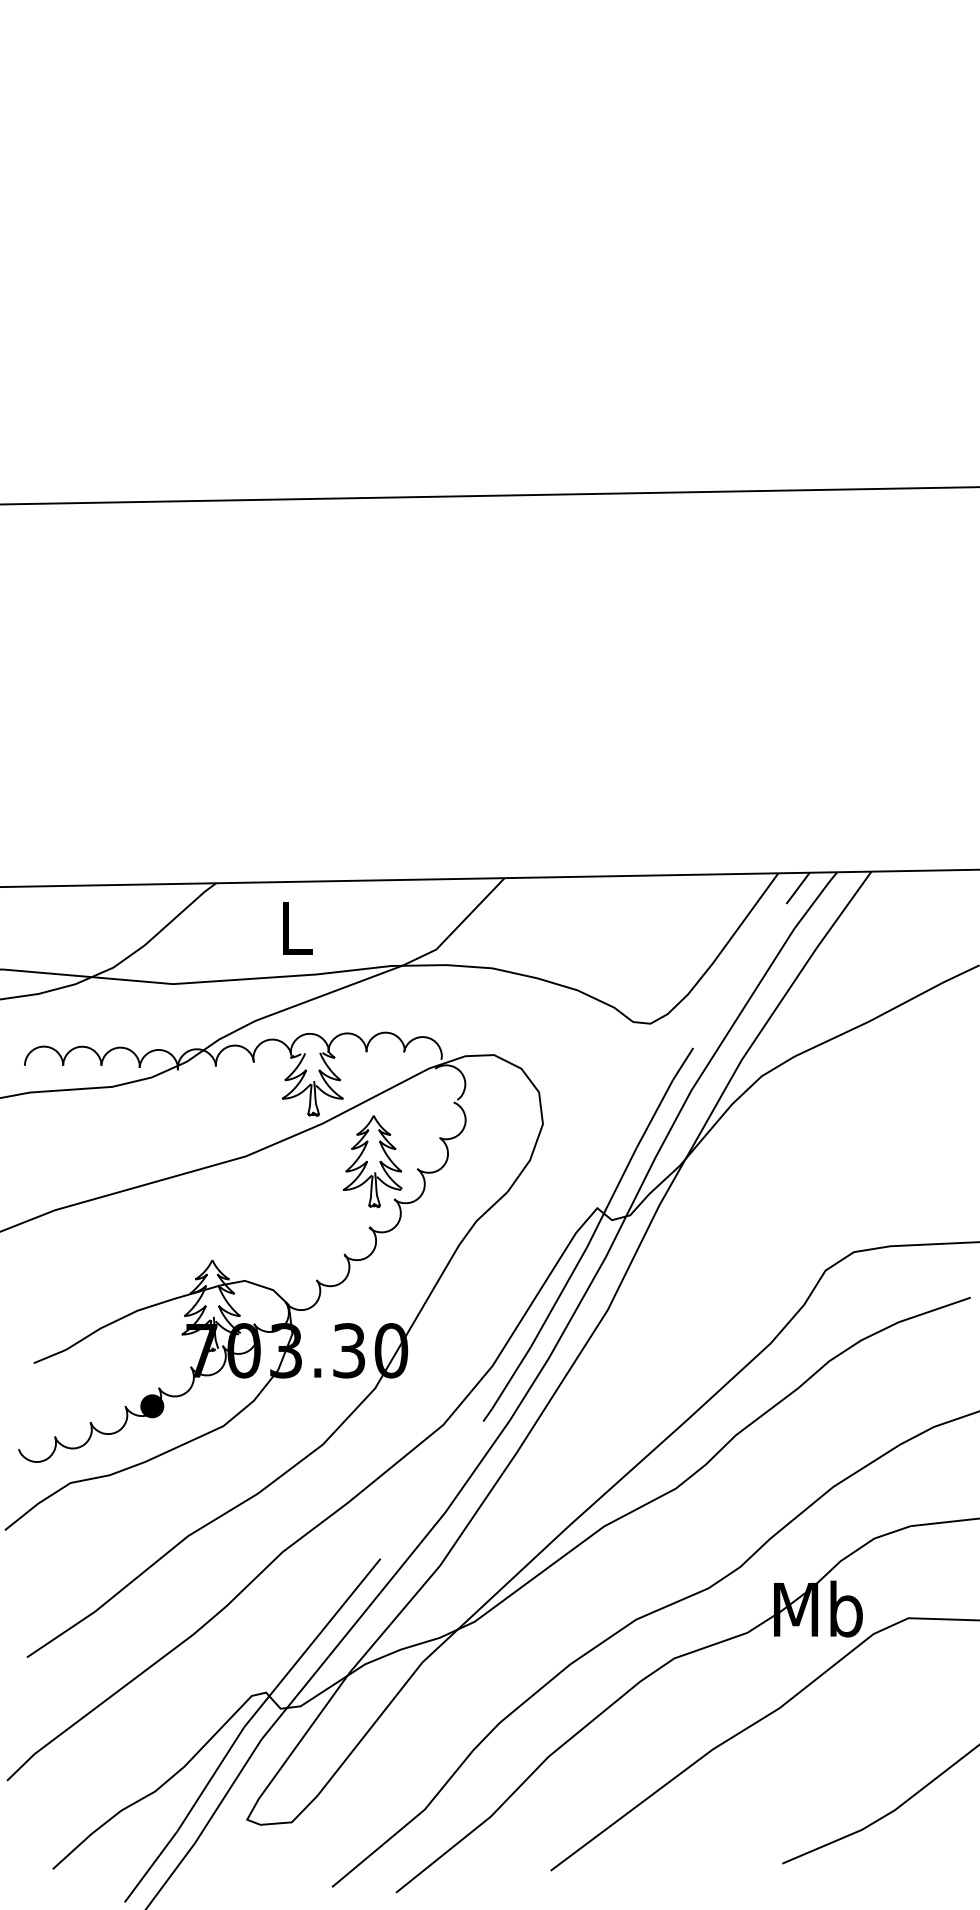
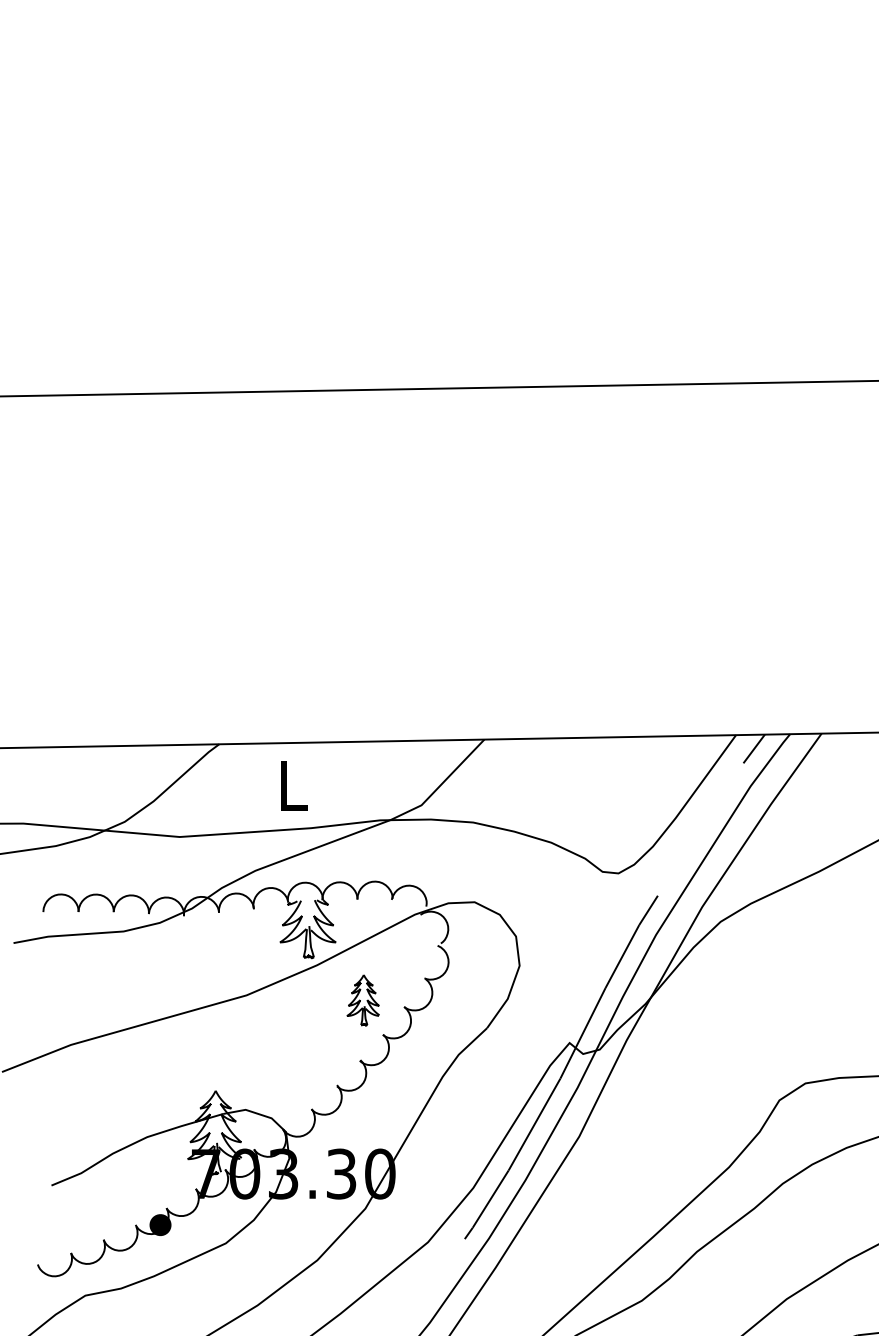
part: (372, 1161) -> (362, 1000), size x0.6

